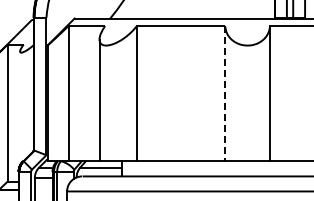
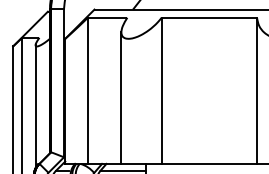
line: (225, 93) -> (257, 90), dashed -> solid
line: (20, 108) -> (36, 106), added

